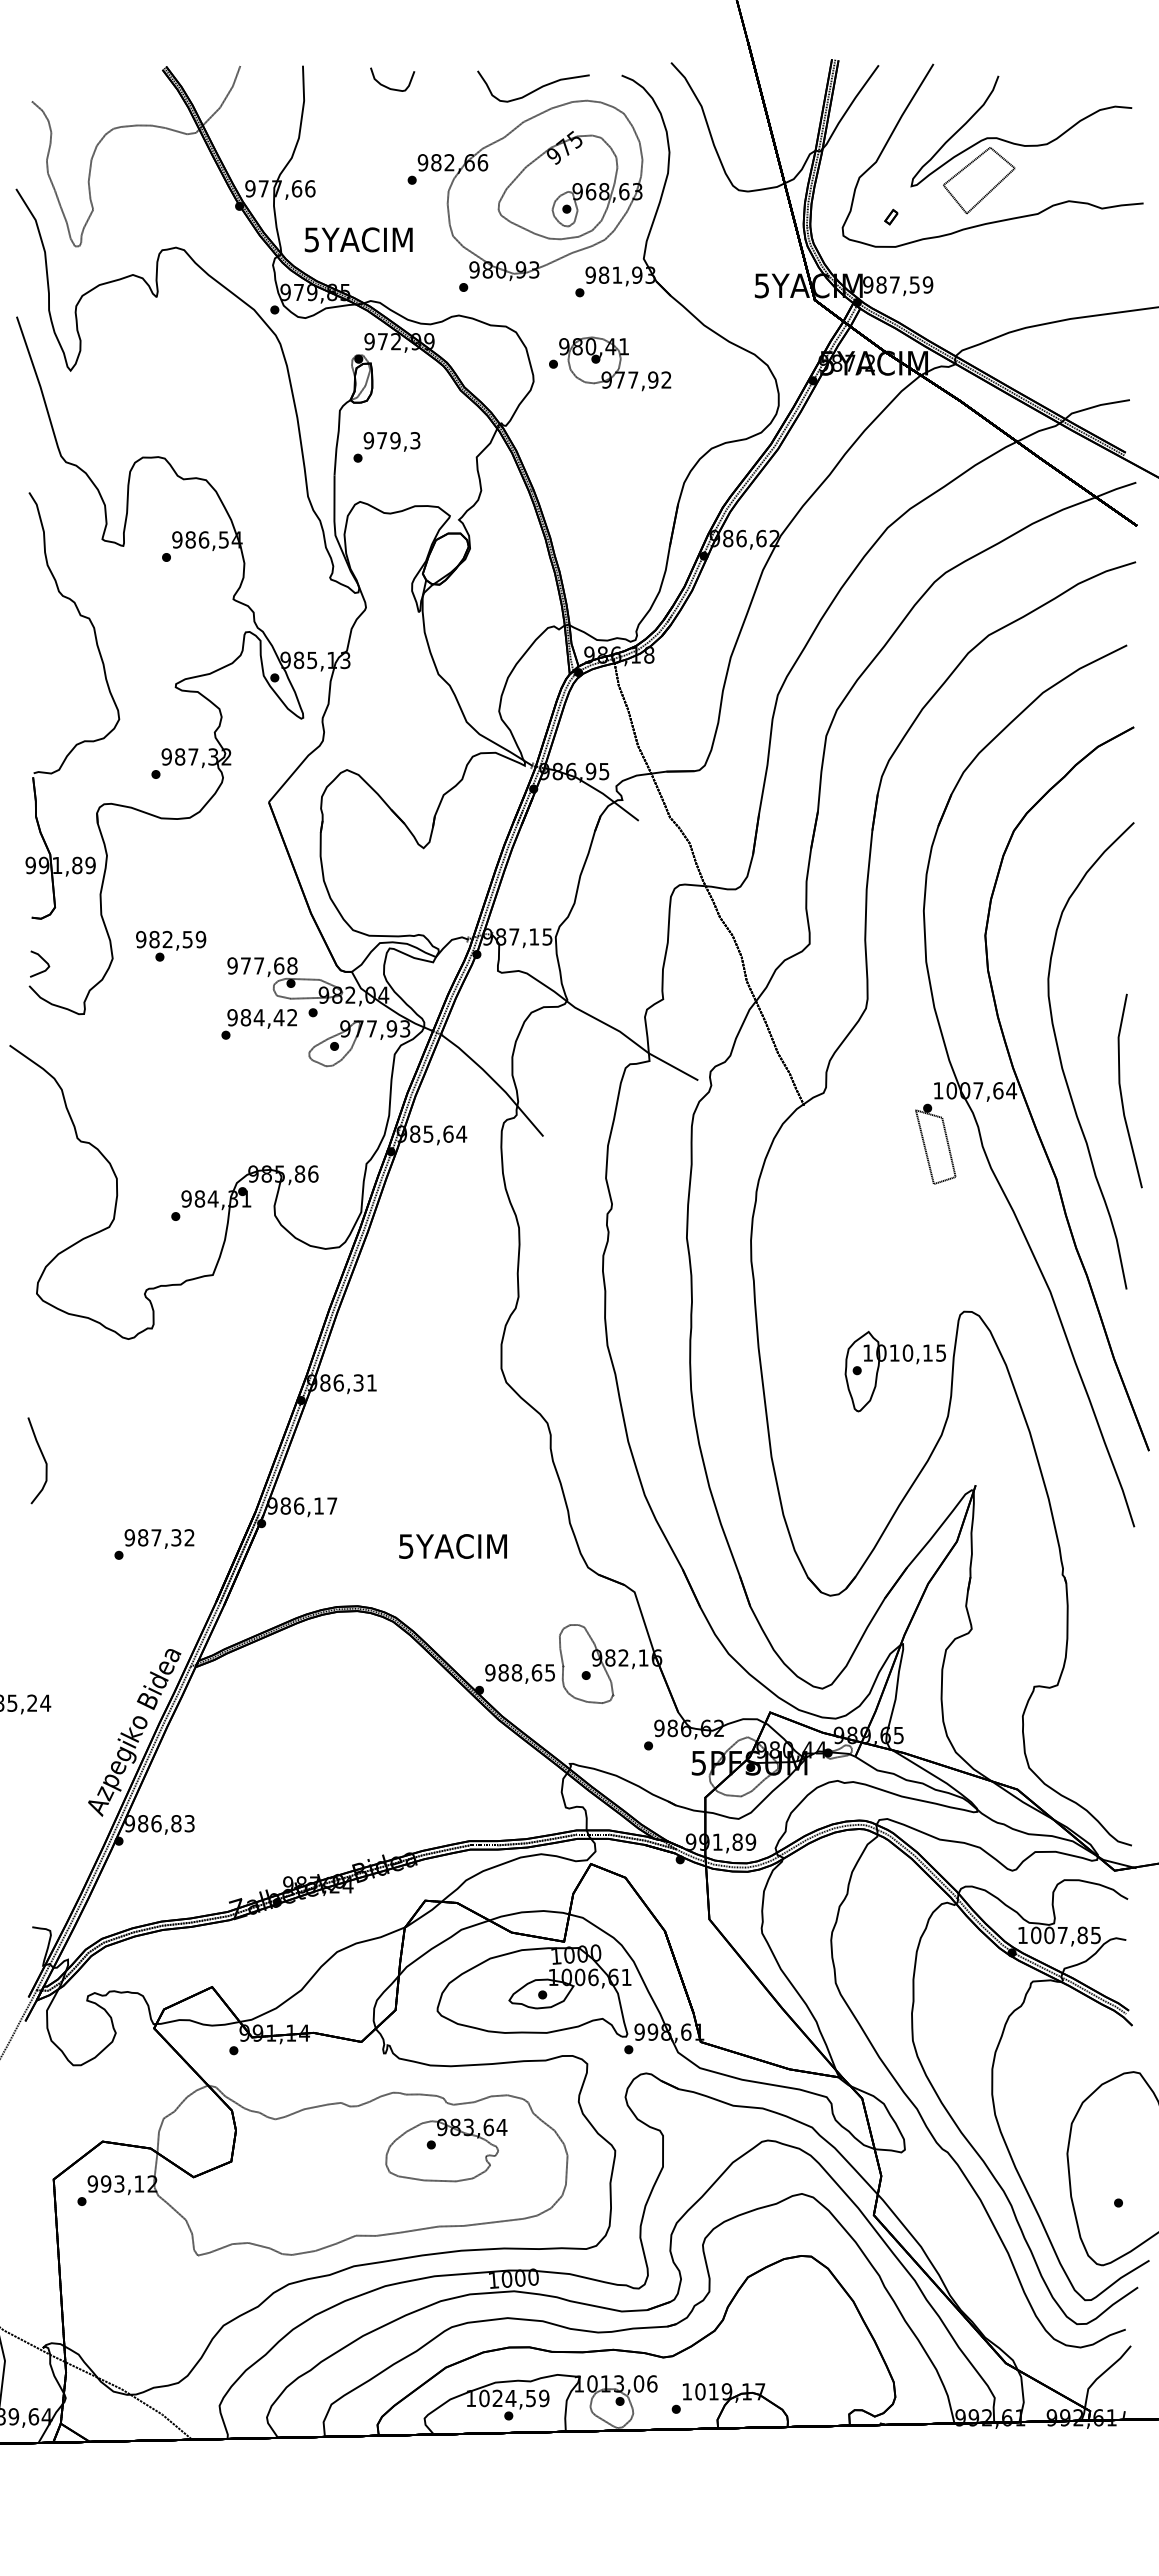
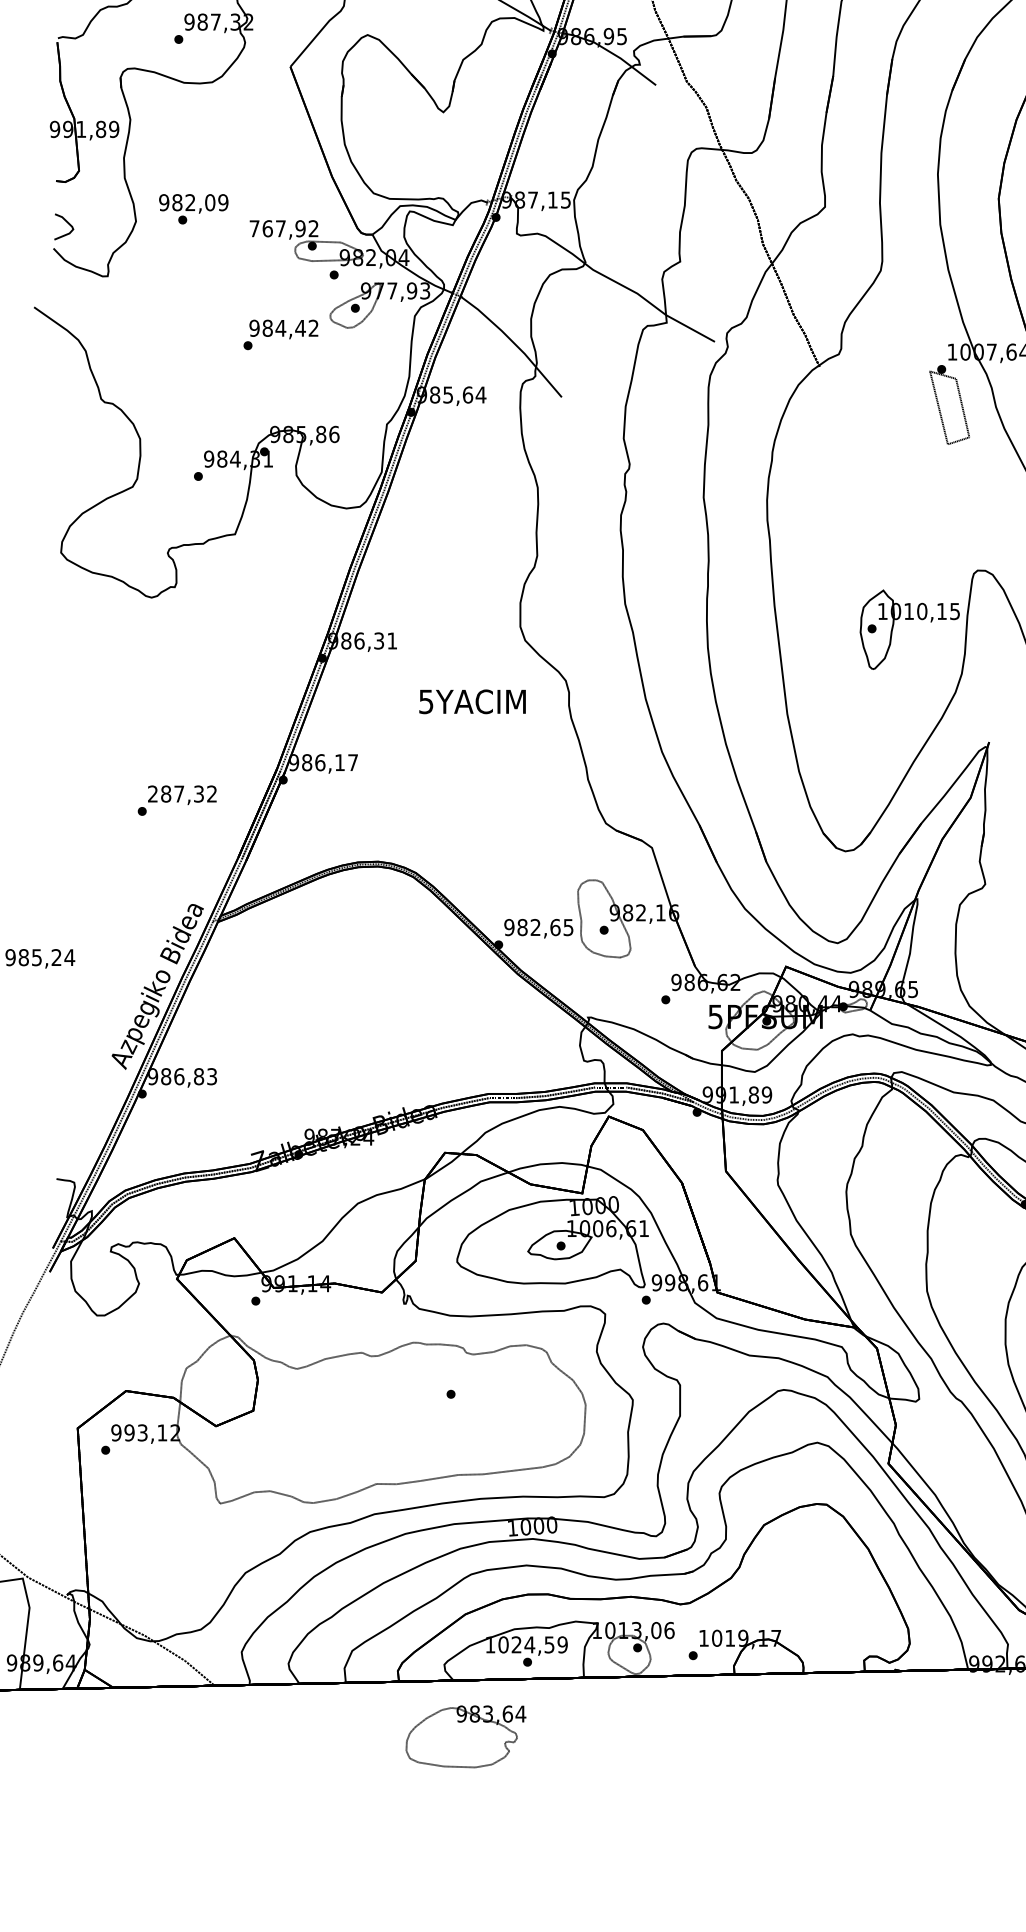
text: (187, 939) -> (209, 202), 982,59 -> 982,09
text: (262, 965) -> (284, 228), 977,68 -> 767,92
text: (258, 1024) -> (280, 335), moved
curve: (42, 1457) -> (66, 714), removed
text: (129, 1537) -> (152, 793), 987,32 -> 287,32
text: (452, 1546) -> (471, 701), moved
text: (516, 1672) -> (535, 927), 988,65 -> 982,65
part: (446, 2150) -> (466, 1736), moved

